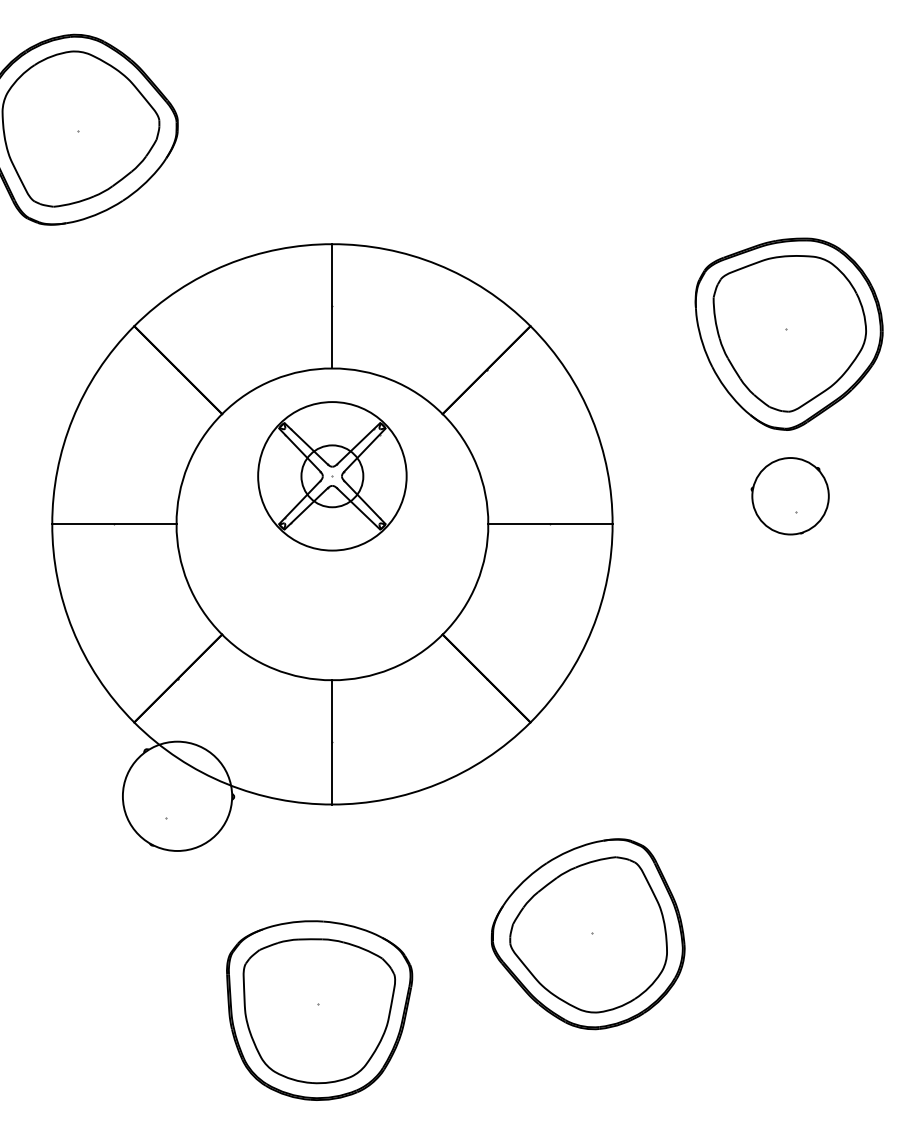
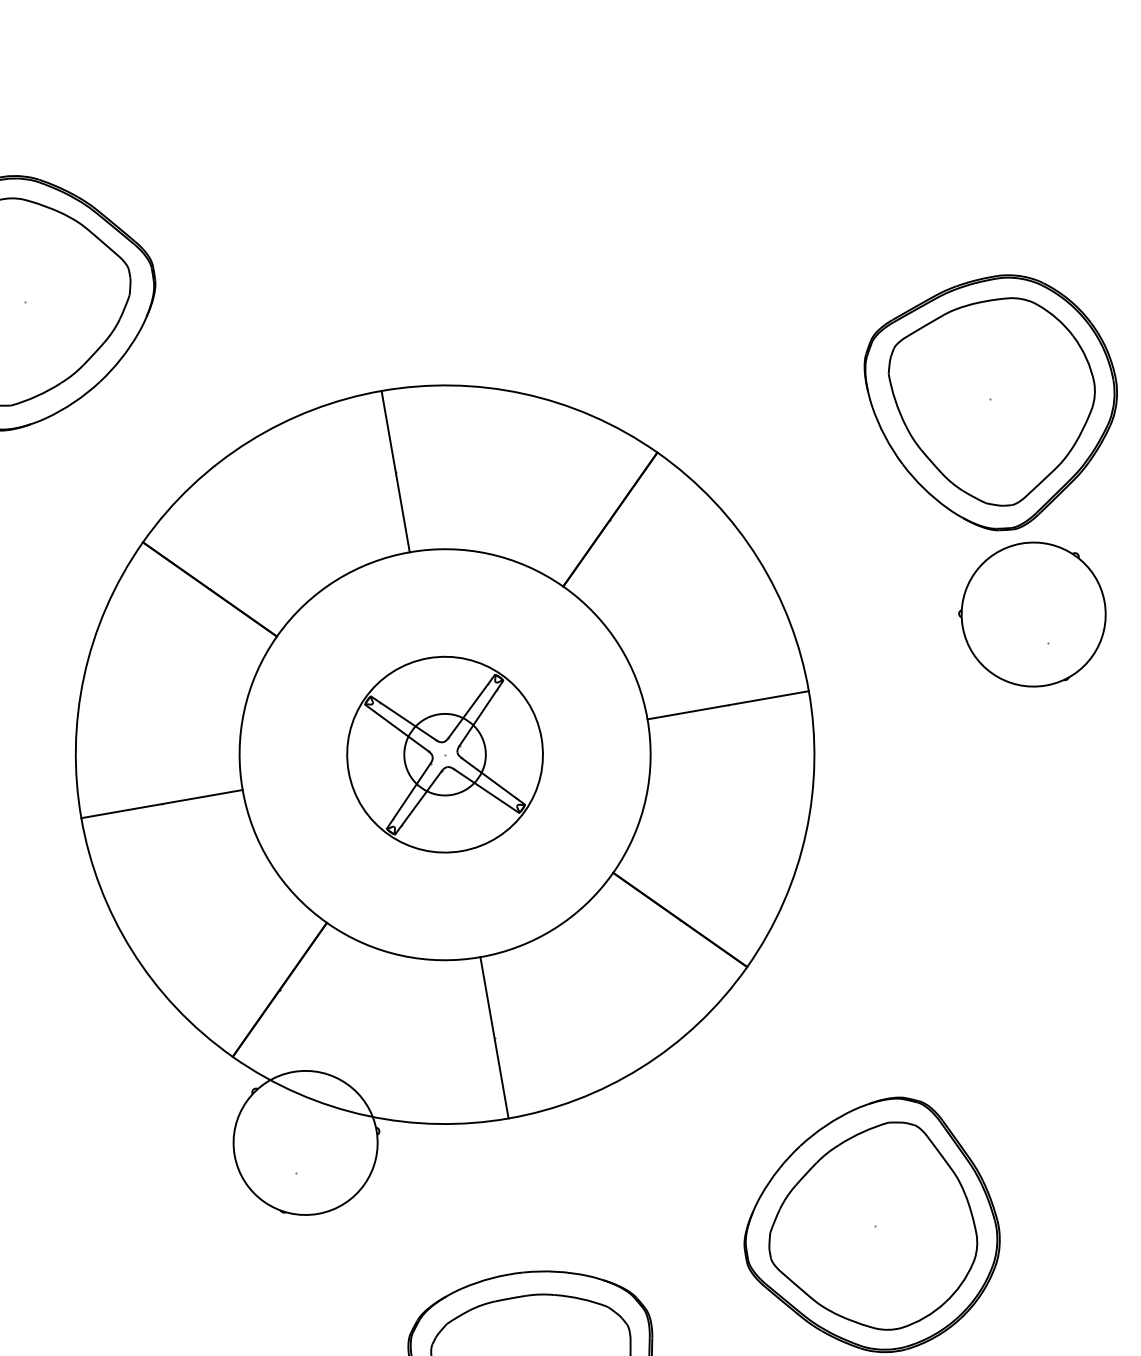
part: (332, 476) -> (445, 754), moved
part: (790, 495) -> (1033, 613), size x1.43

